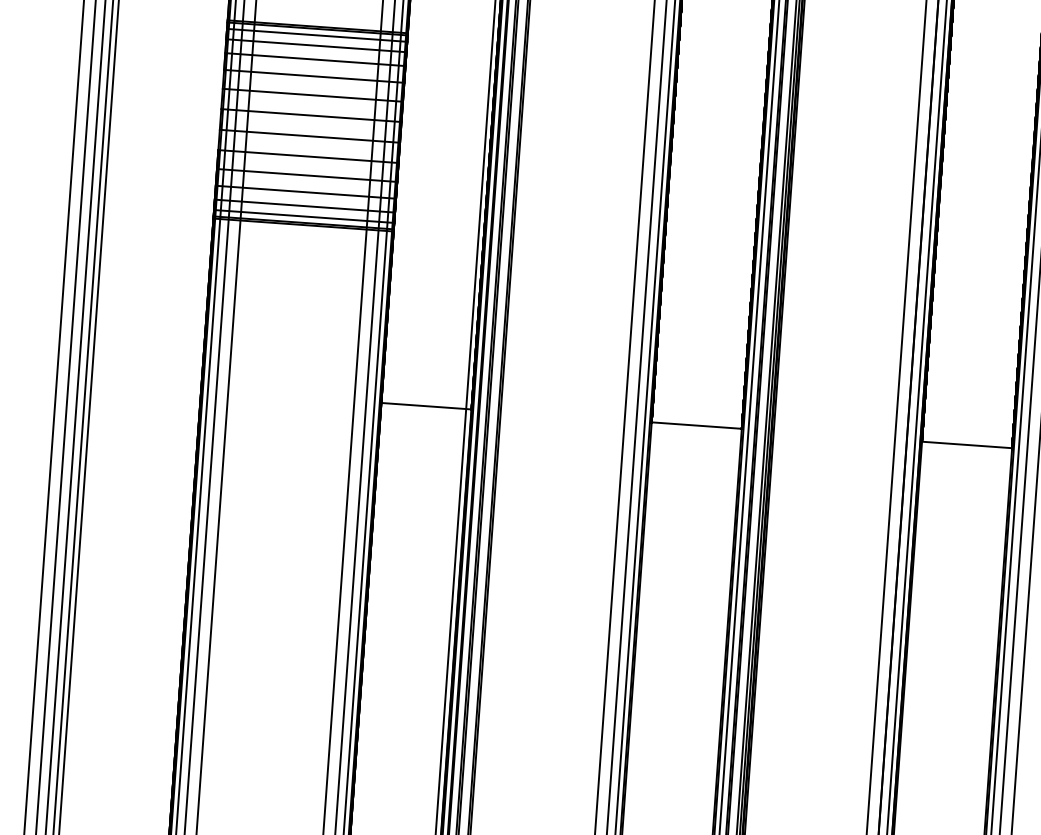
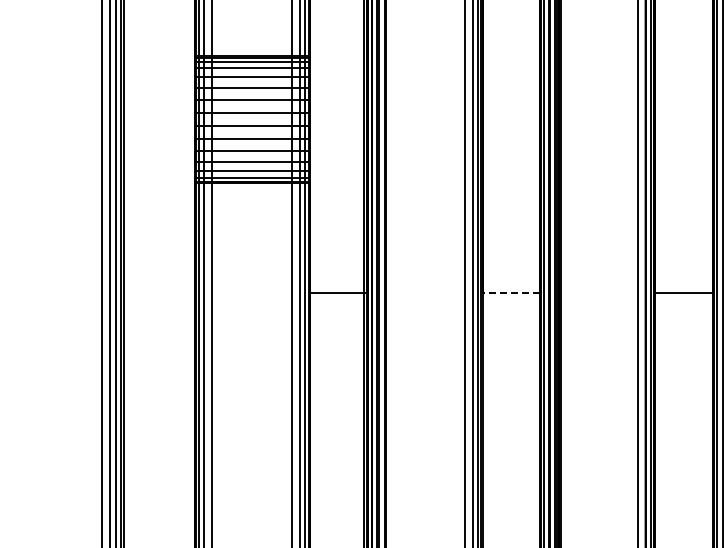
line: (697, 425) -> (511, 292), solid -> dashed

